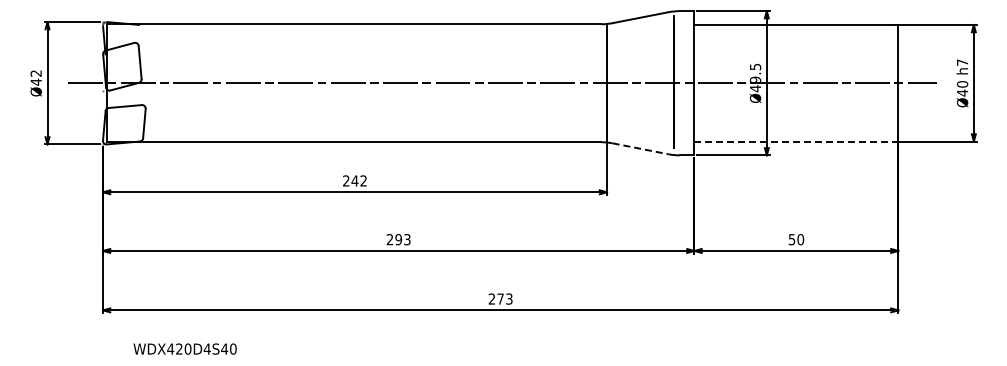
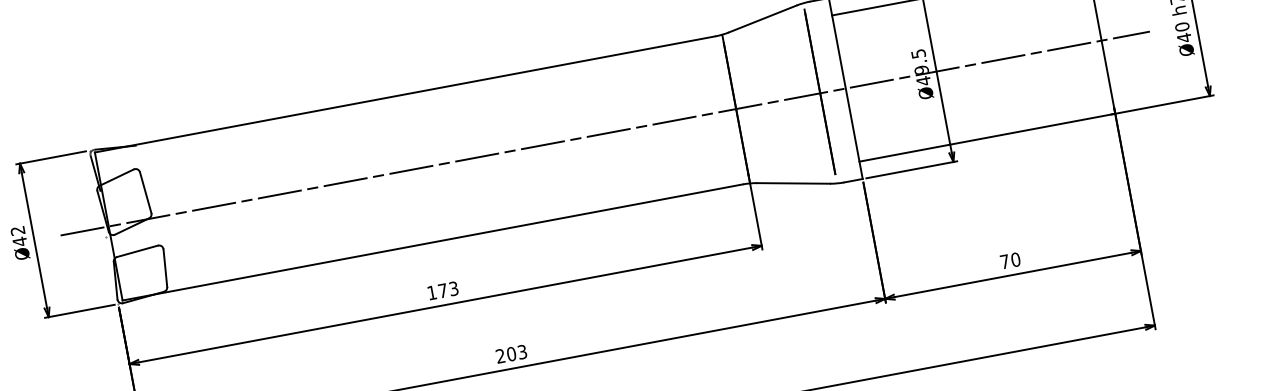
line: (796, 141) -> (987, 137), dashed -> solid
line: (641, 148) -> (794, 182), dashed -> solid
text: (354, 180) -> (442, 290), 242 -> 173
text: (398, 239) -> (511, 353), 293 -> 203
text: (791, 239) -> (1004, 261), 50 -> 70

